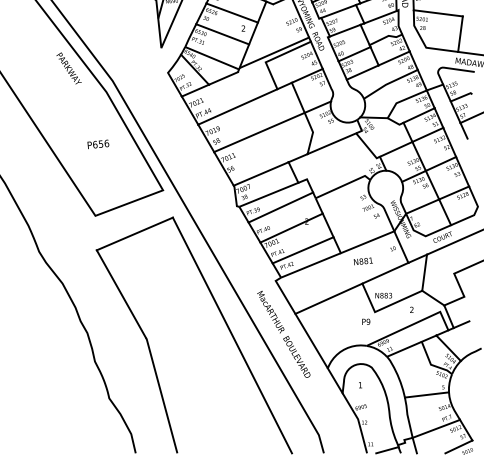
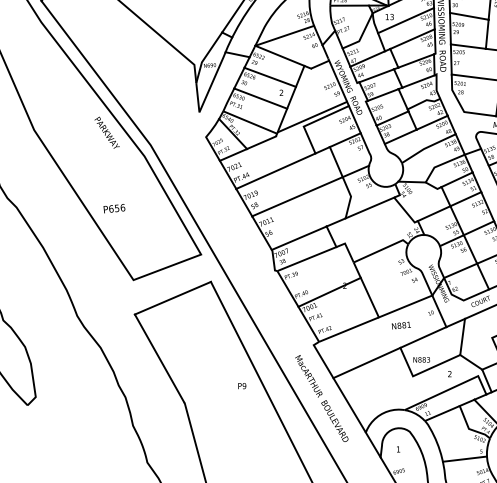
text: (98, 144) -> (114, 208), moved
line: (280, 207) -> (318, 271), removed
line: (302, 250) -> (340, 314), removed
text: (366, 322) -> (242, 386), moved

